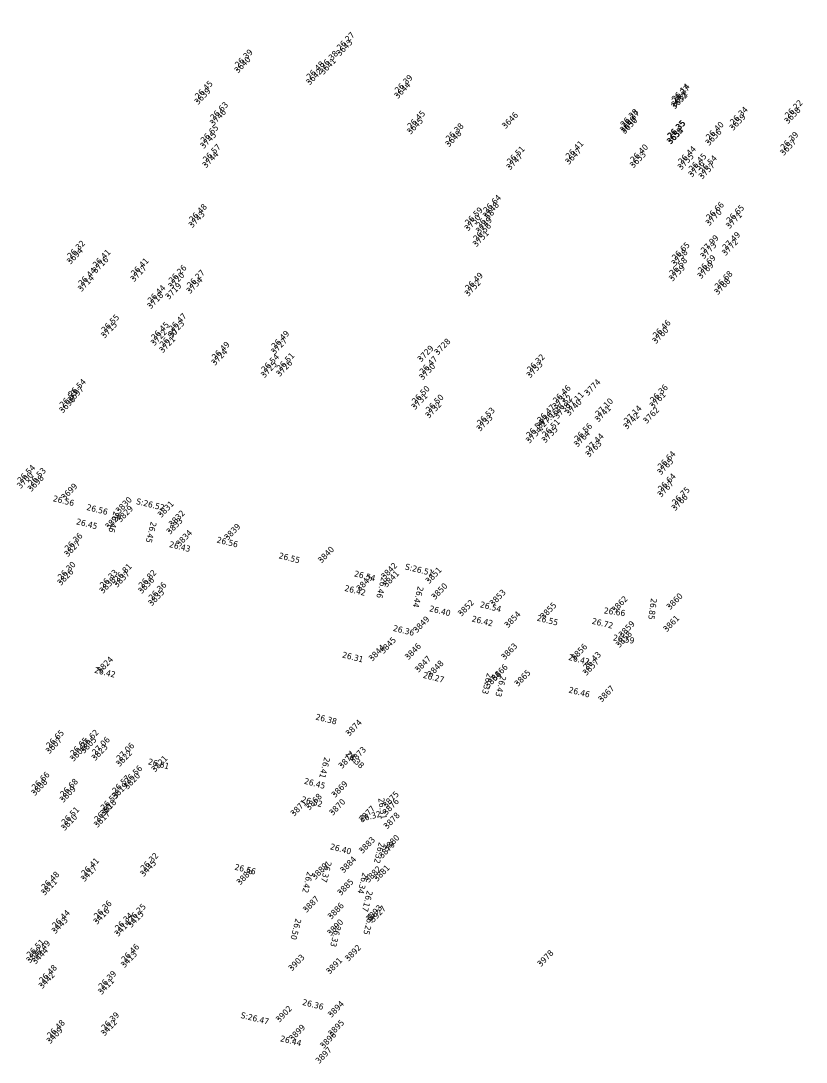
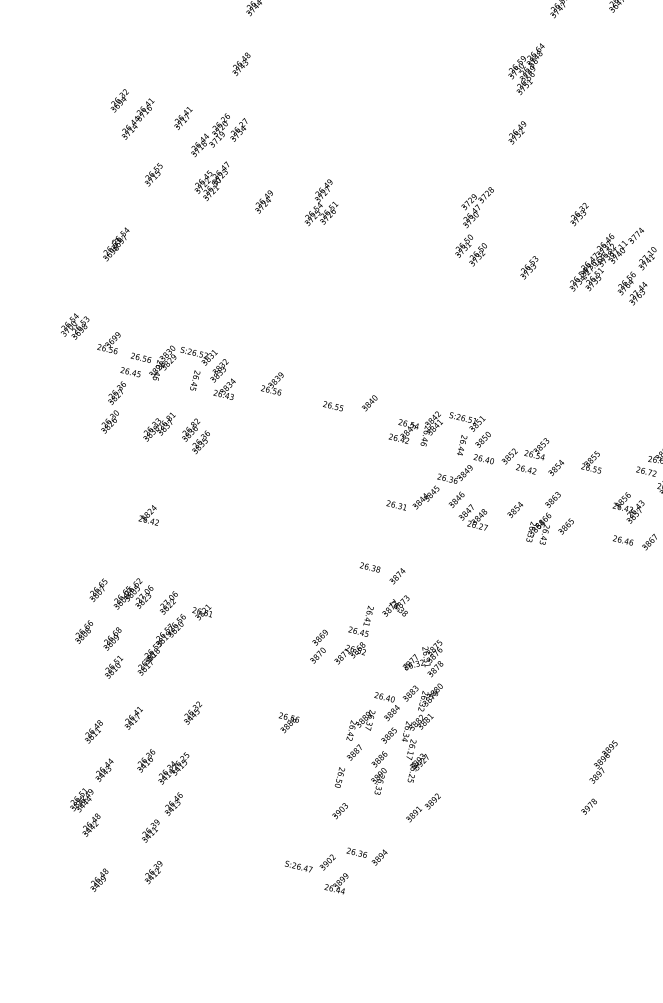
part: (471, 661) -> (515, 509), added
part: (337, 798) -> (318, 646), moved
part: (343, 959) -> (423, 807), moved
part: (329, 1041) -> (603, 761), moved

